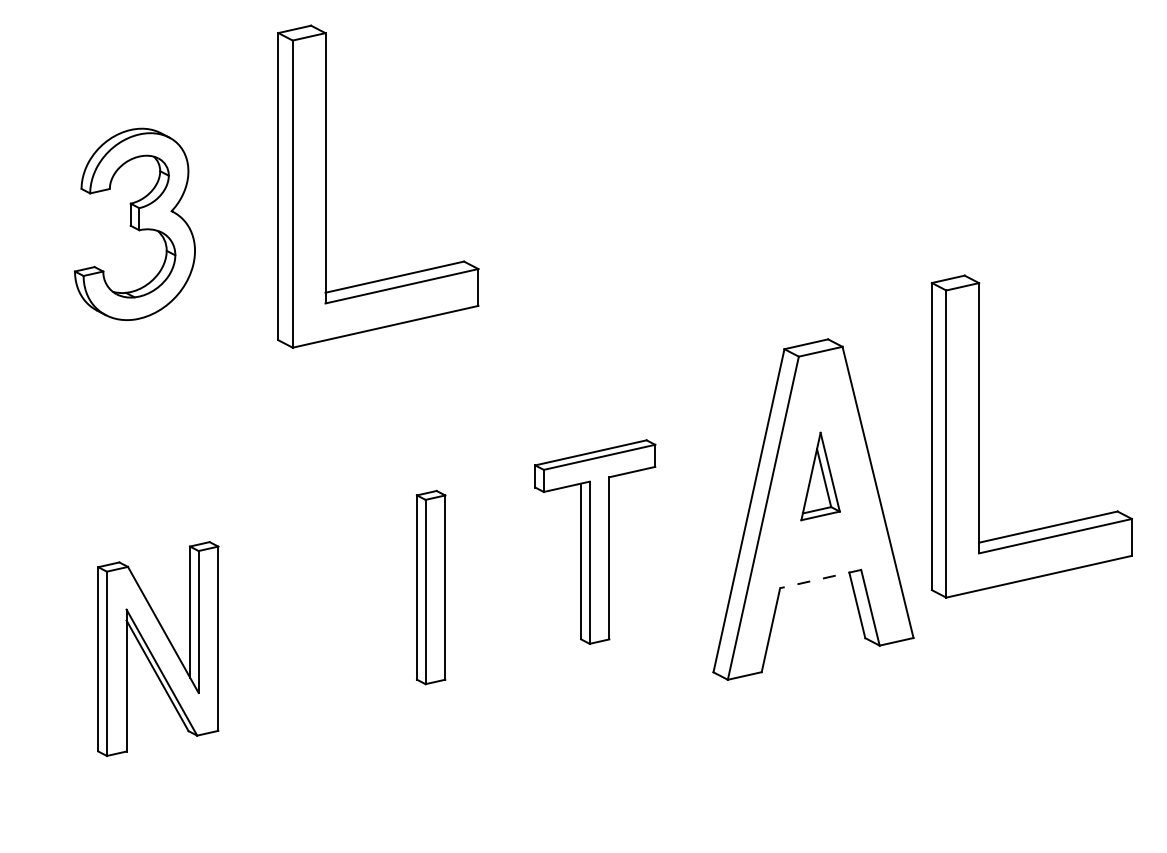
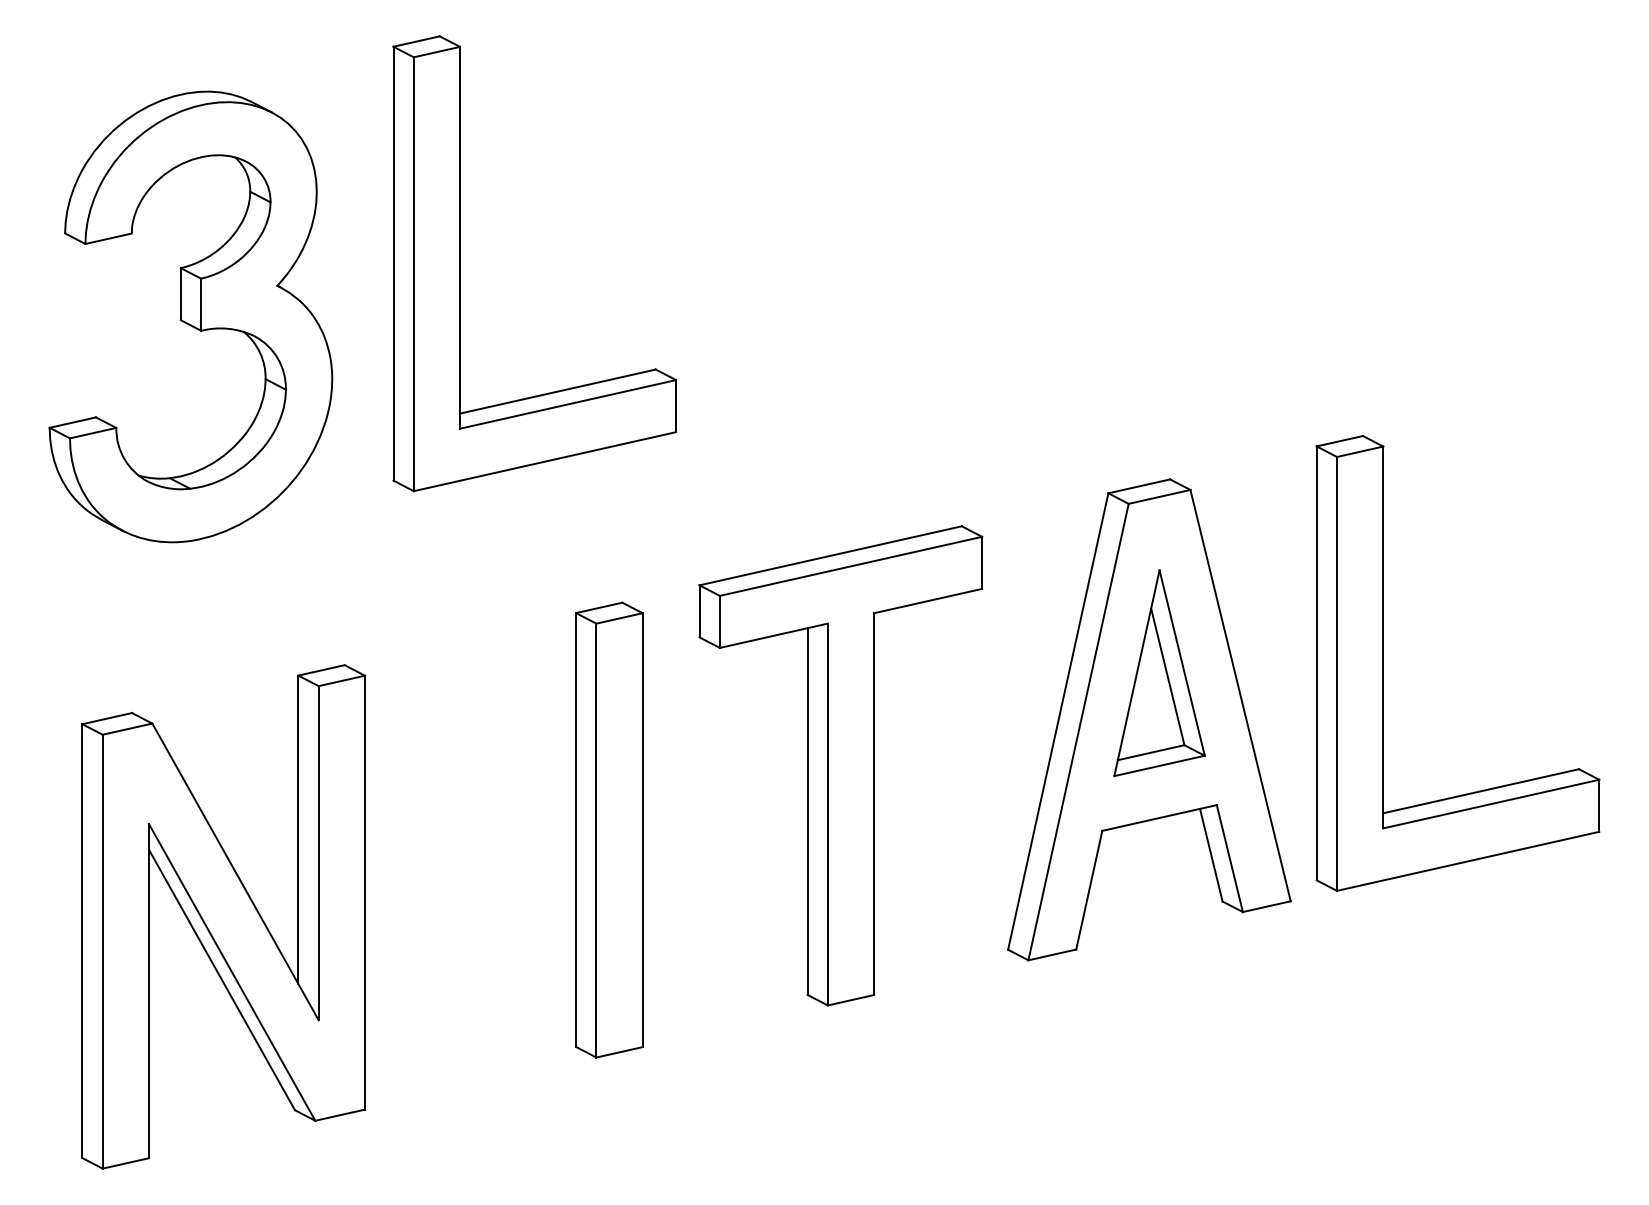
part: (134, 224) -> (190, 317), size x1.67
part: (979, 436) -> (1383, 663), moved
part: (820, 476) -> (1159, 673), size x1.67
part: (595, 541) -> (841, 764), size x1.67
line: (820, 579) -> (1159, 818), dashed -> solid
part: (430, 587) -> (608, 829), size x1.67
part: (158, 648) -> (224, 916), size x1.67

